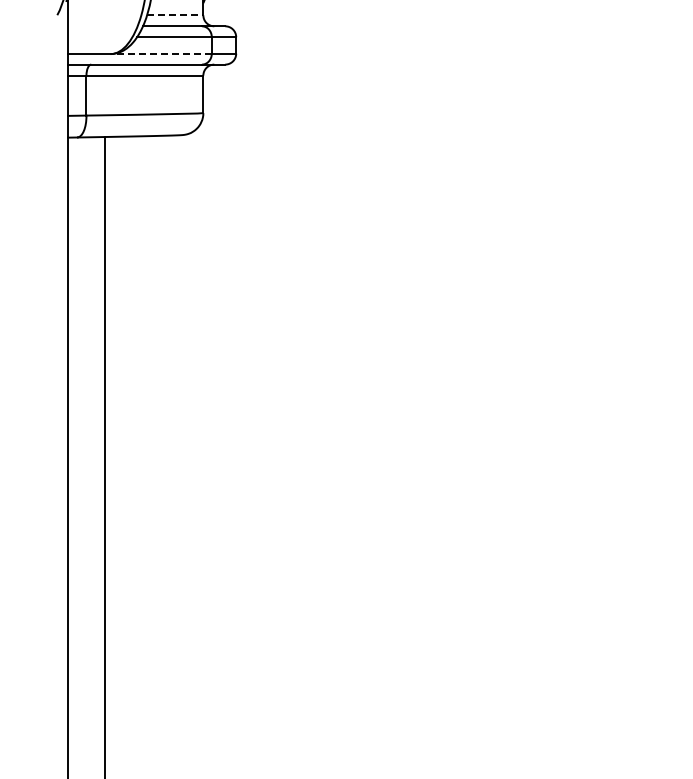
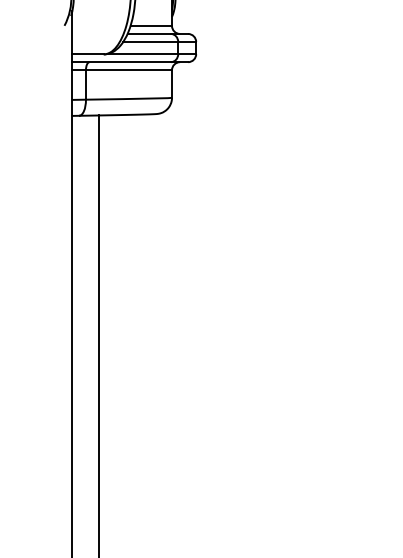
line: (175, 15) -> (151, 26), dashed -> solid
line: (162, 53) -> (141, 53), dashed -> solid

